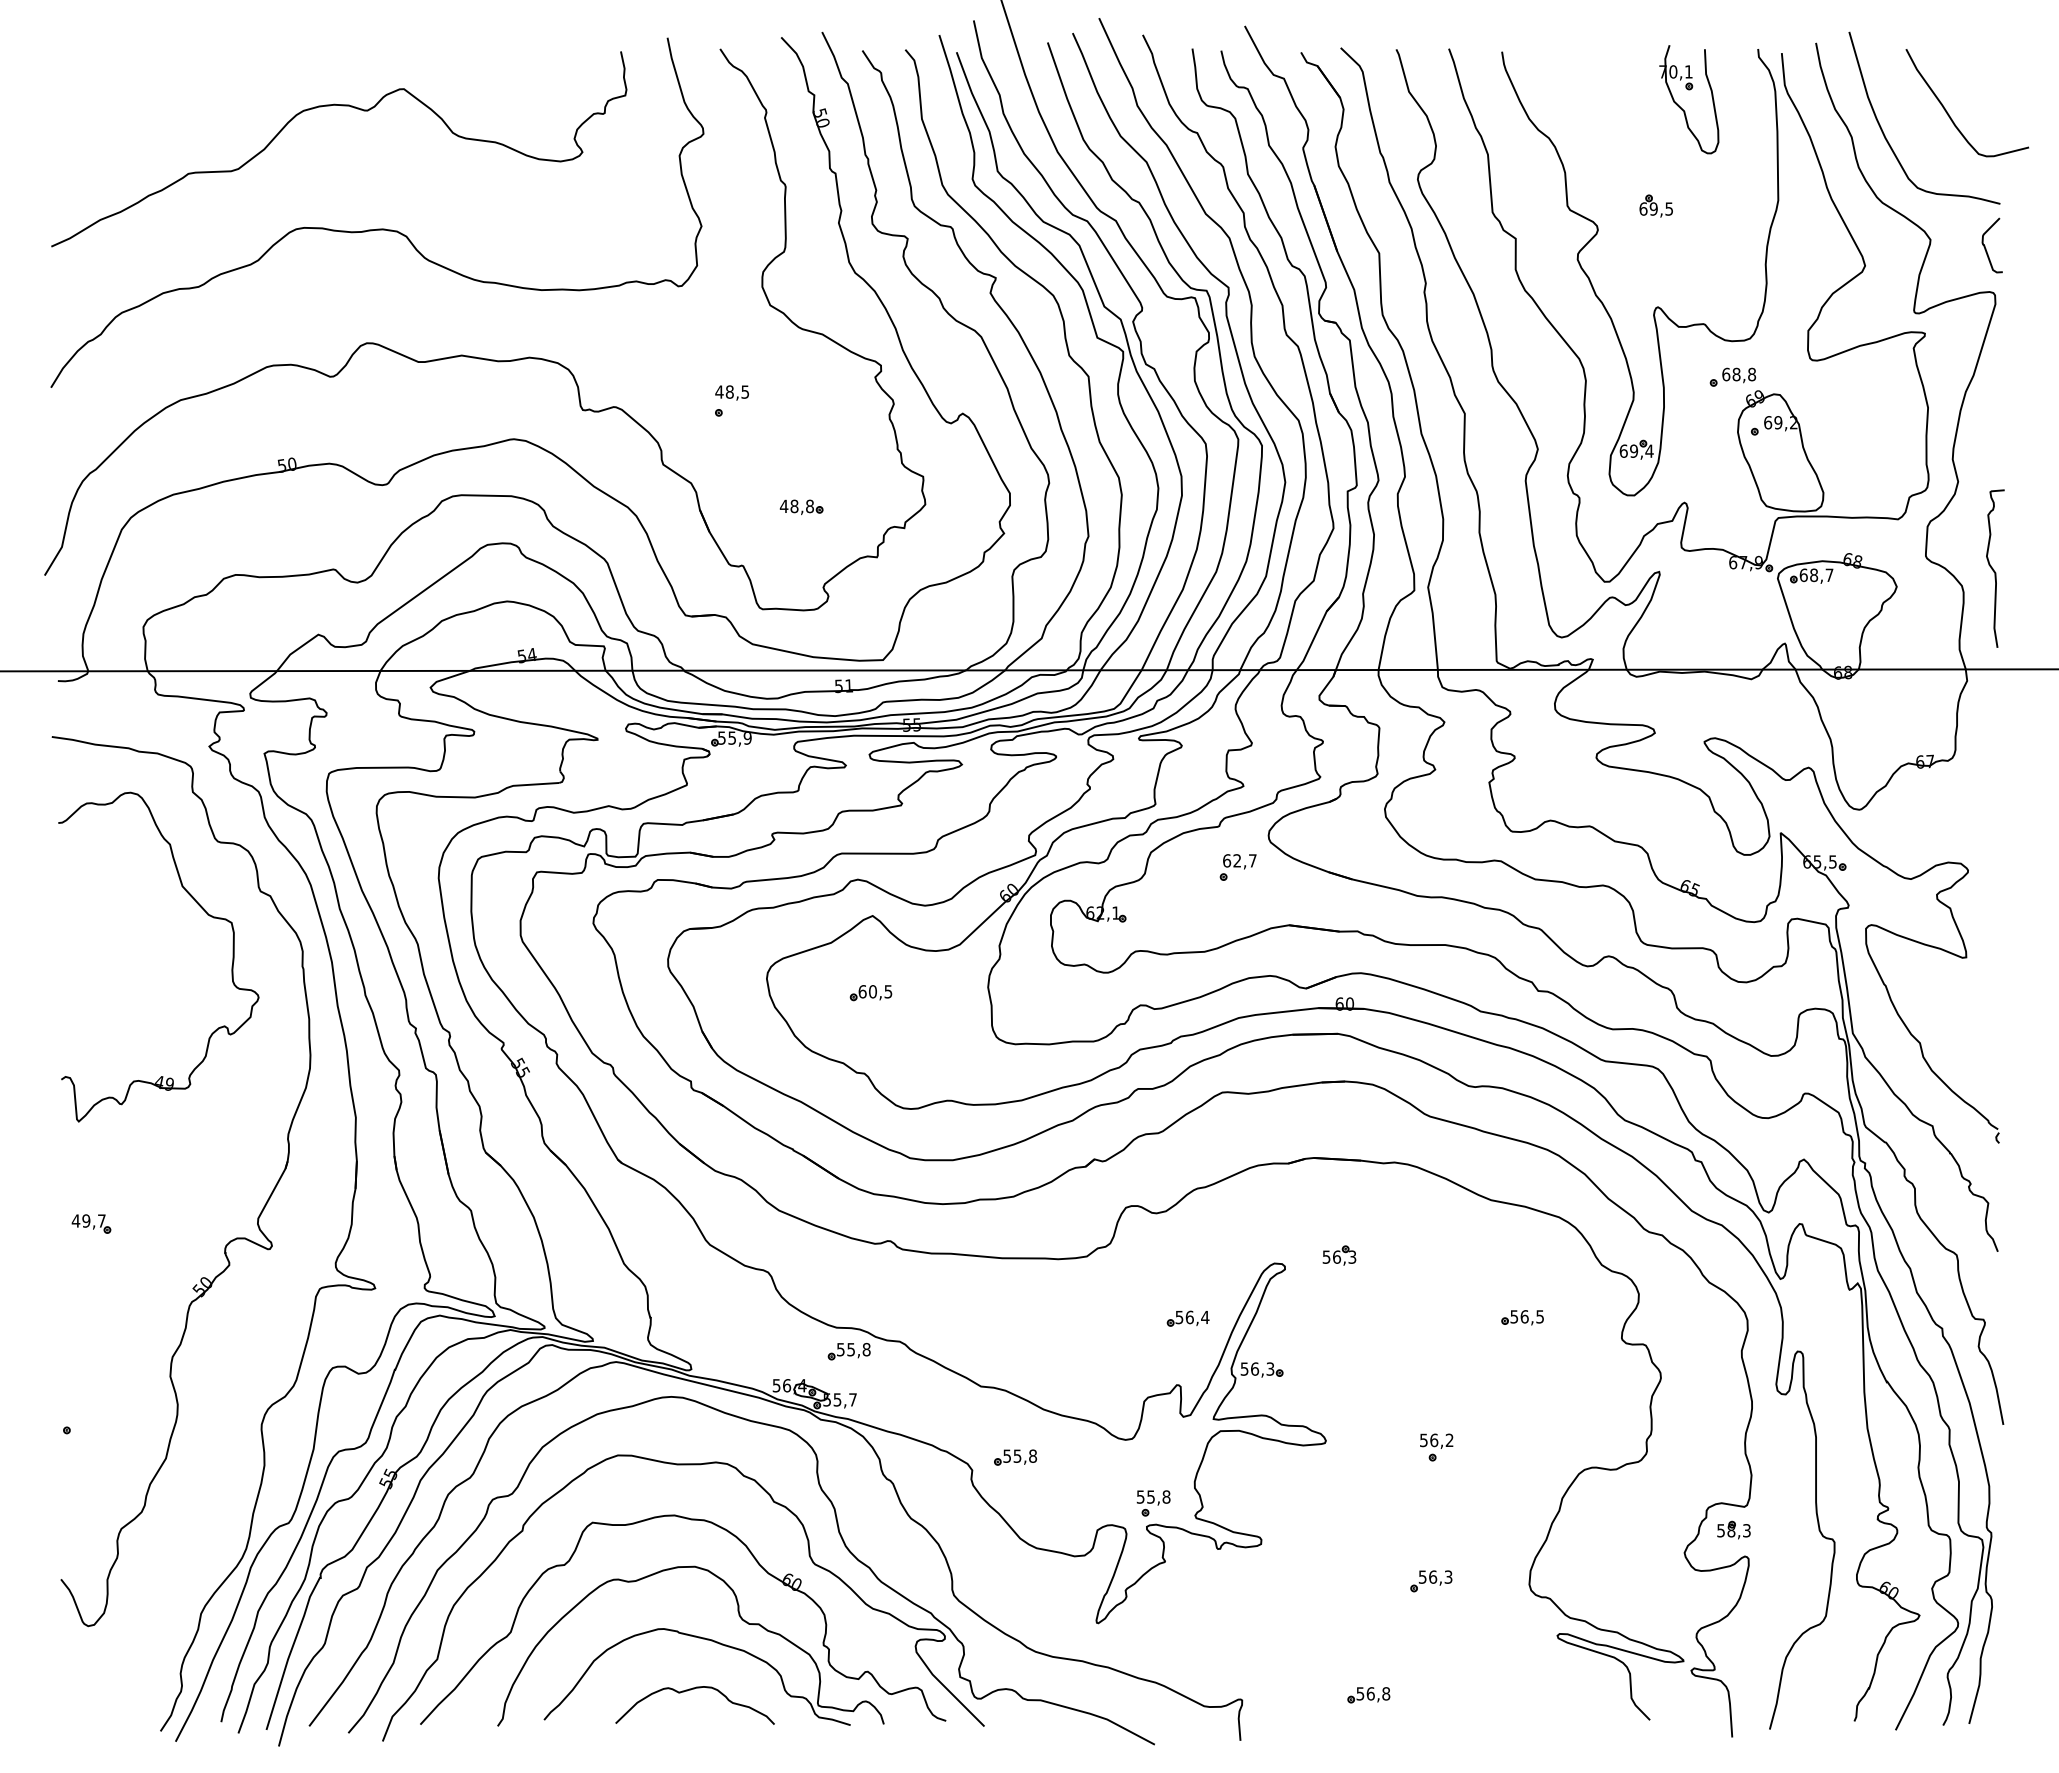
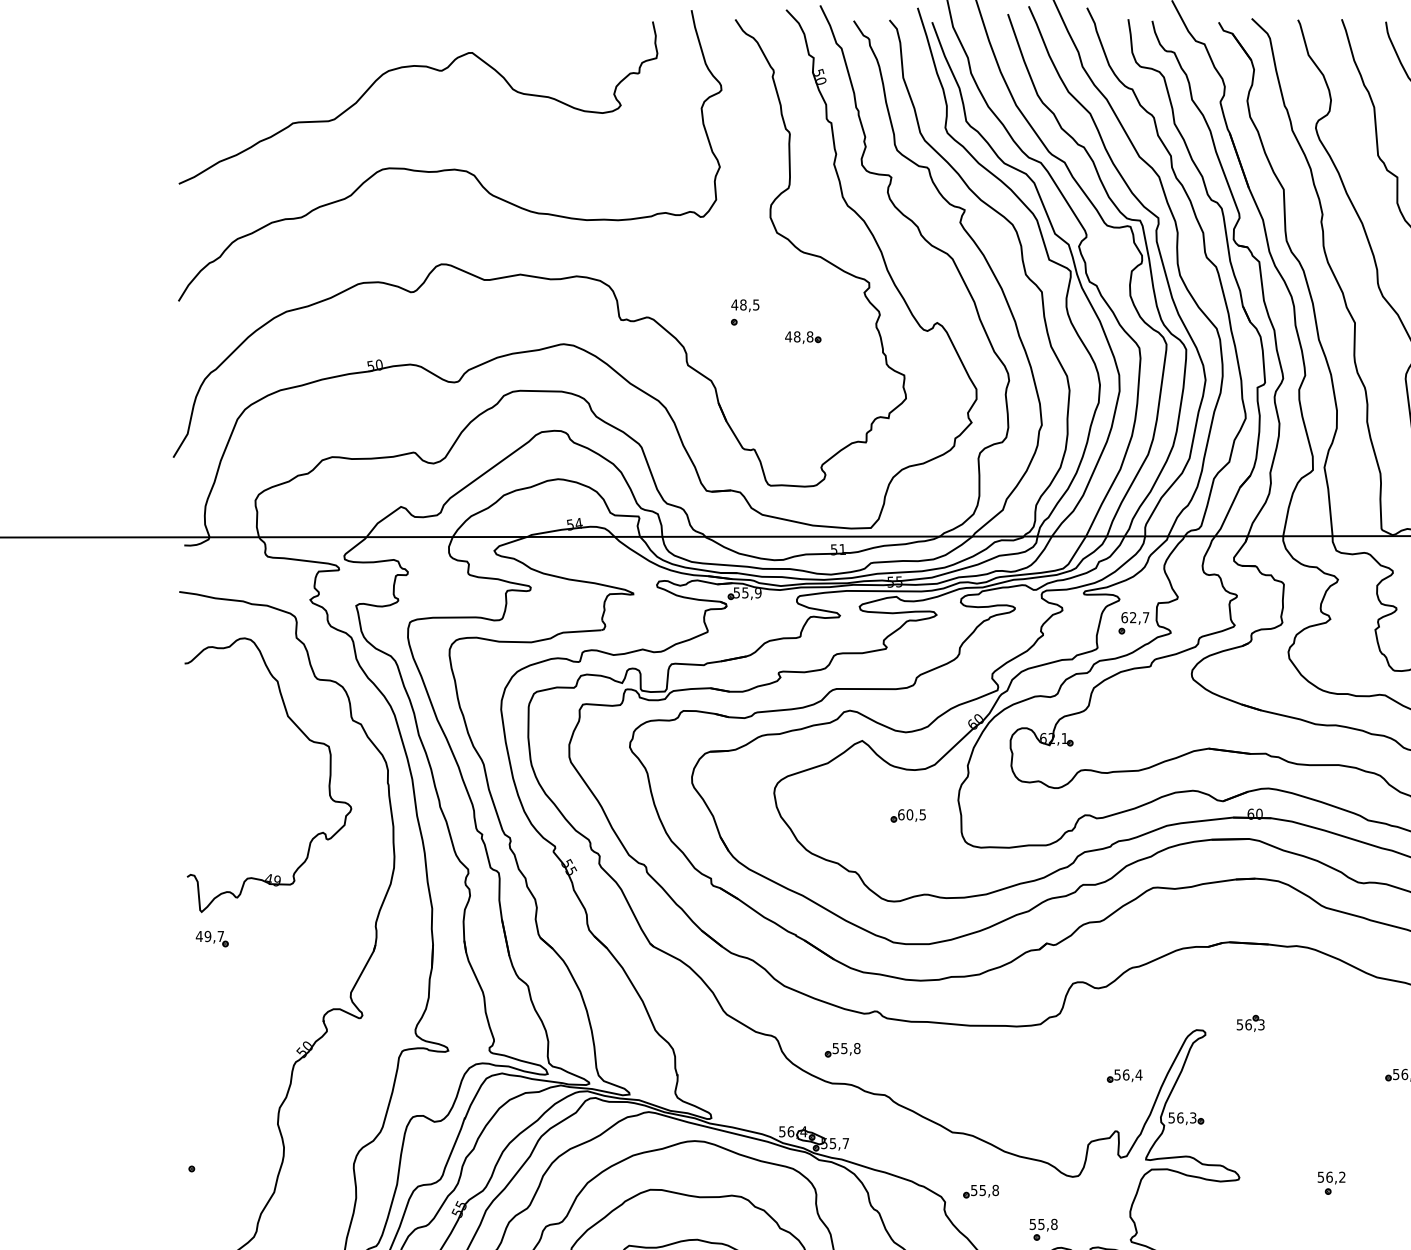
part: (801, 506) -> (803, 336), moved
part: (1237, 867) -> (1133, 623), moved
part: (870, 993) -> (907, 816), moved
part: (91, 1223) -> (212, 938), moved
part: (848, 1351) -> (842, 1050), moved
part: (1153, 1503) -> (1043, 1229), moved

